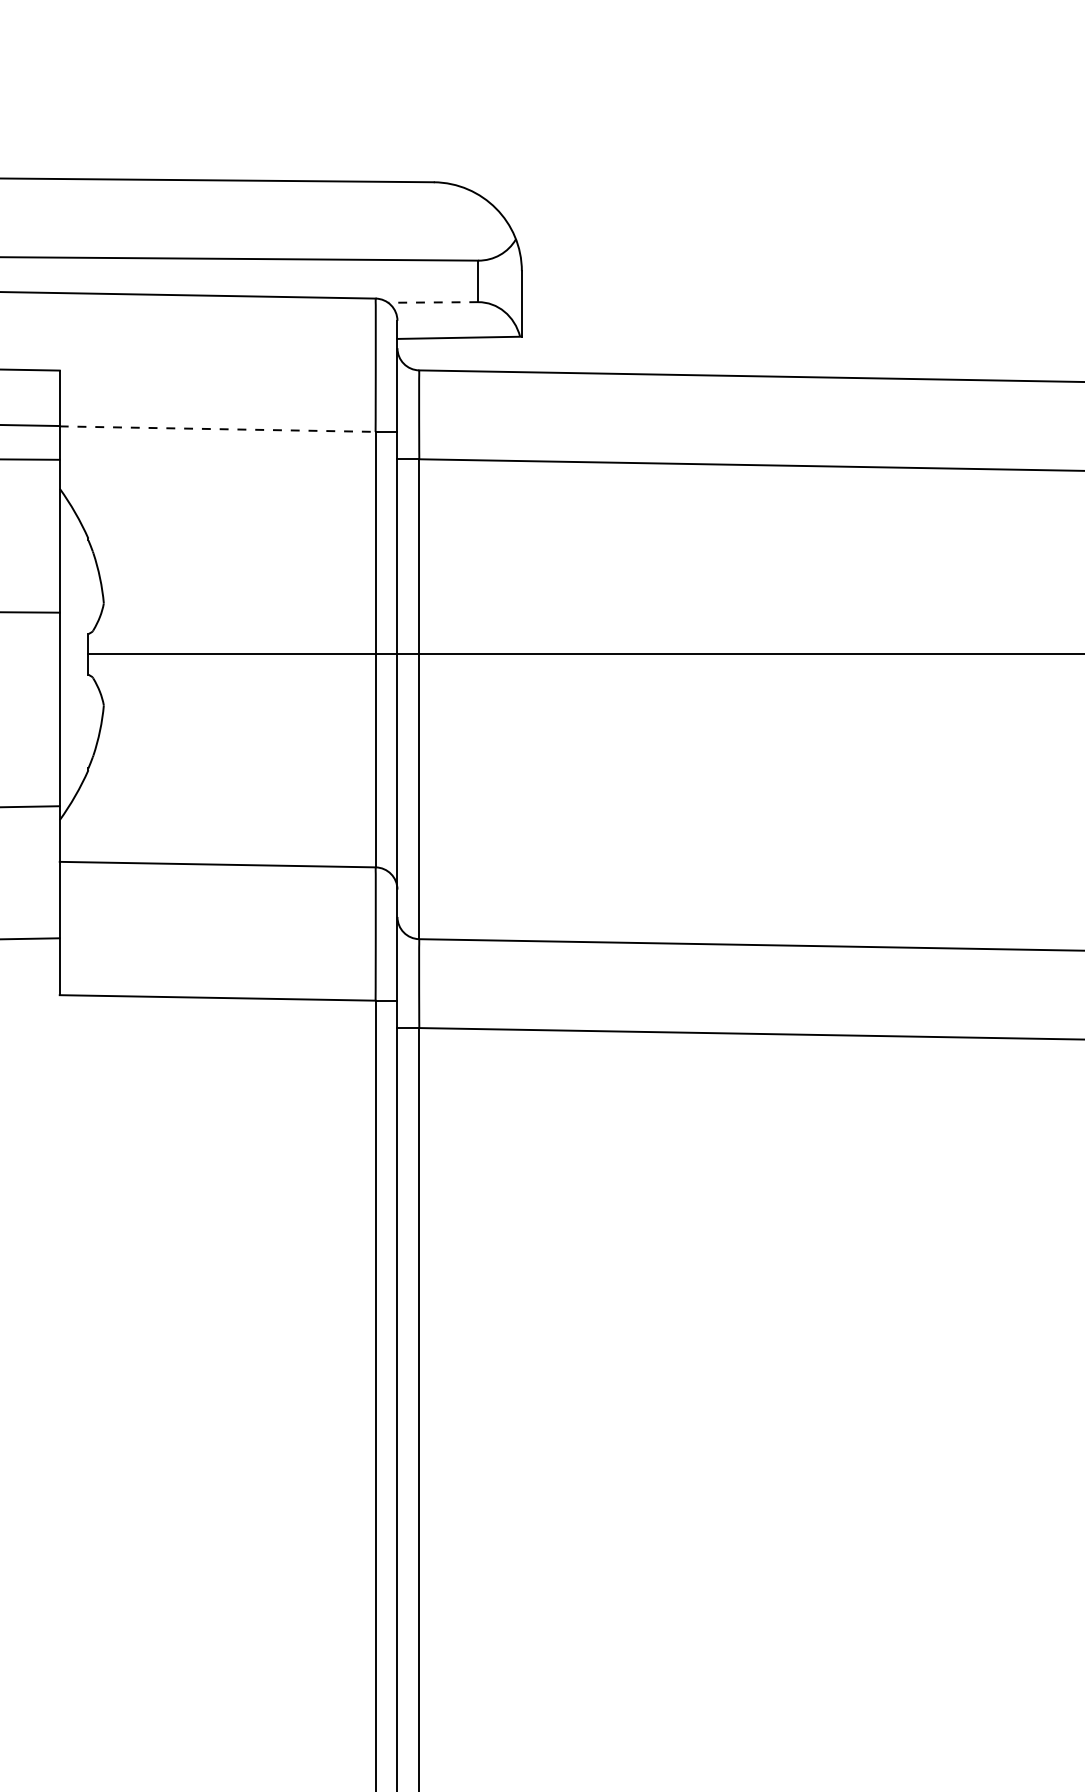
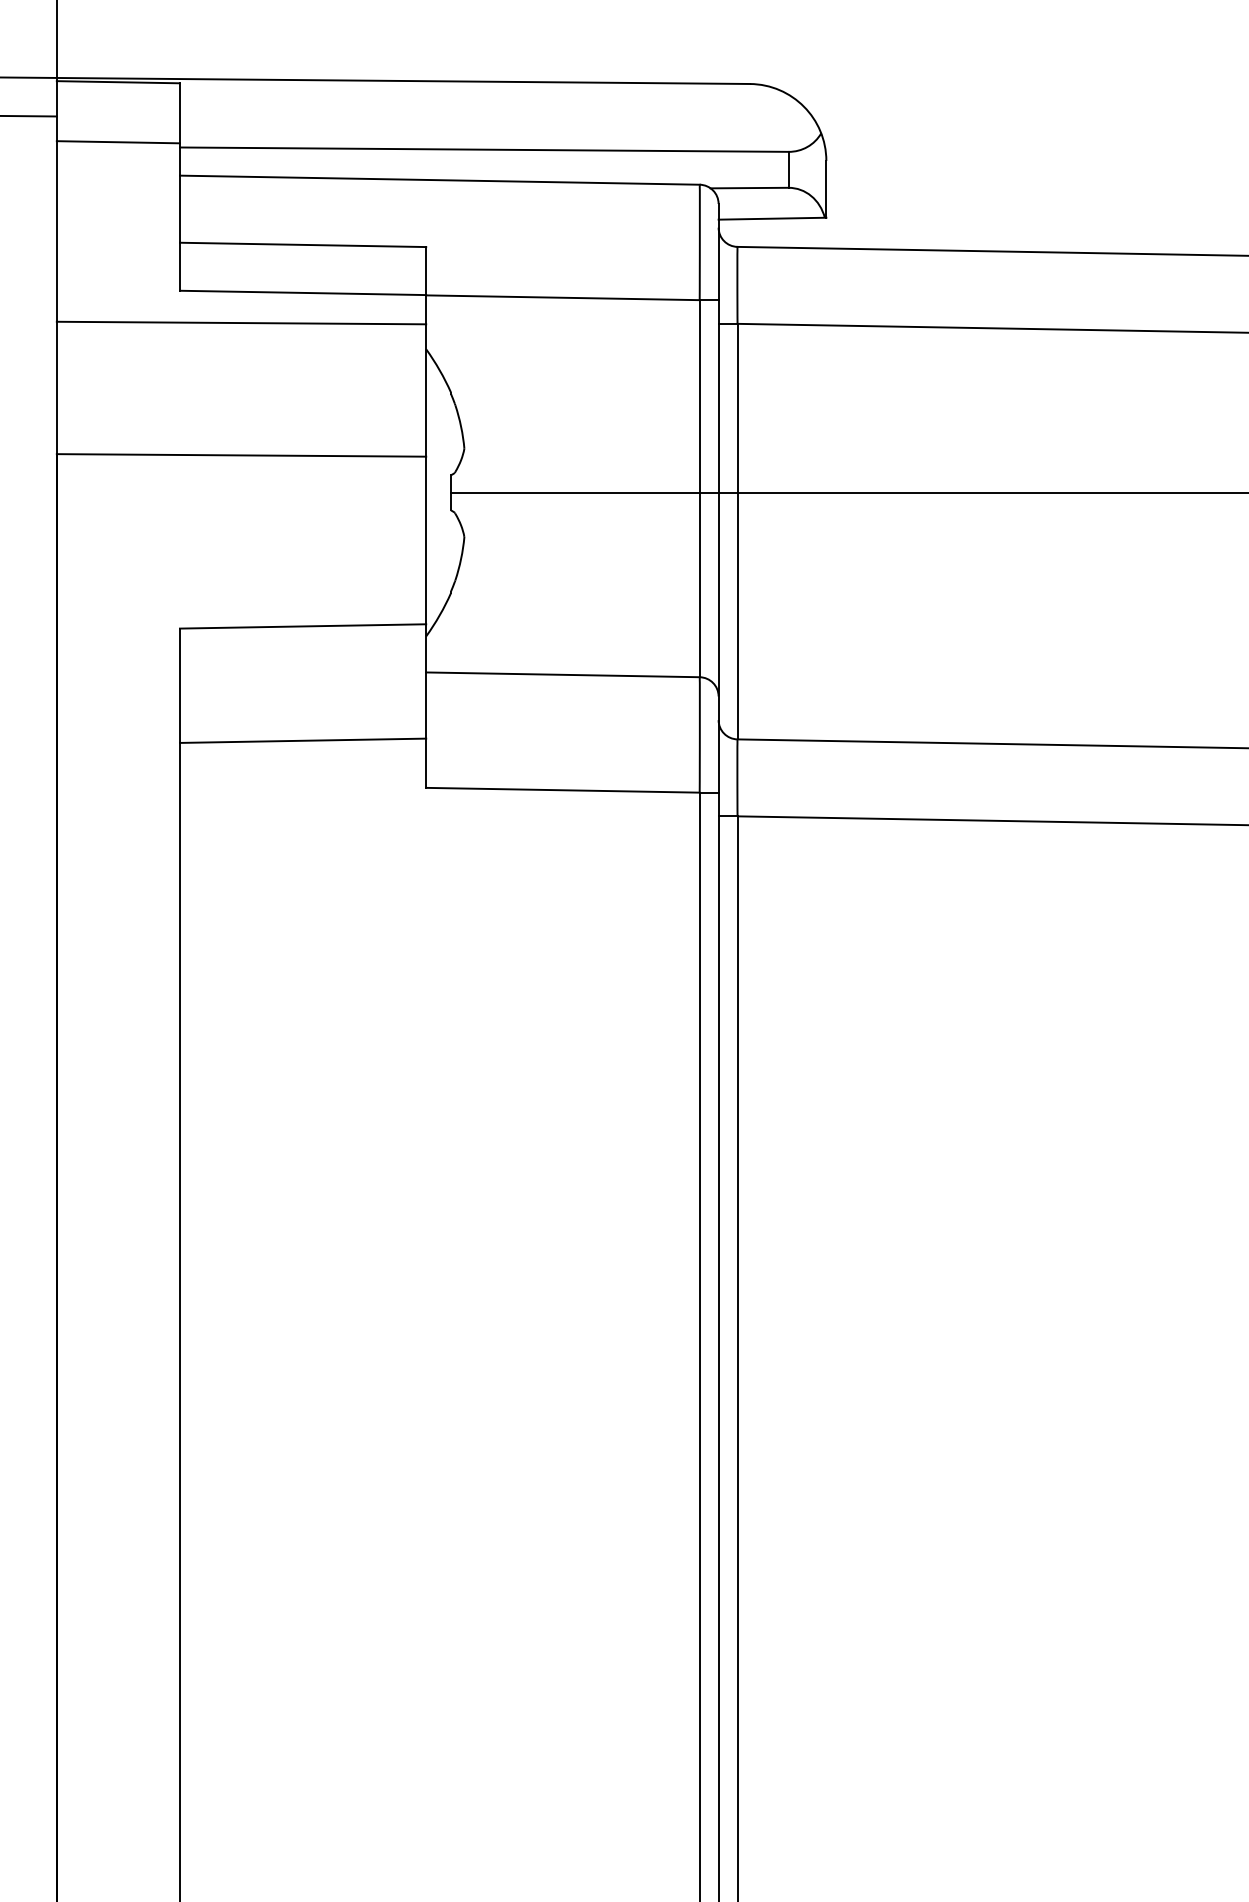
line: (433, 302) -> (749, 188), dashed -> solid
line: (217, 428) -> (562, 297), dashed -> solid

